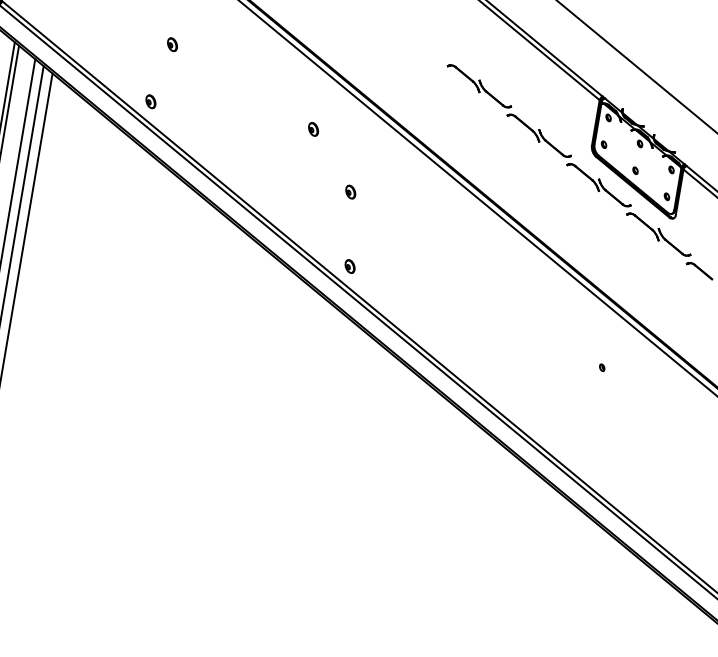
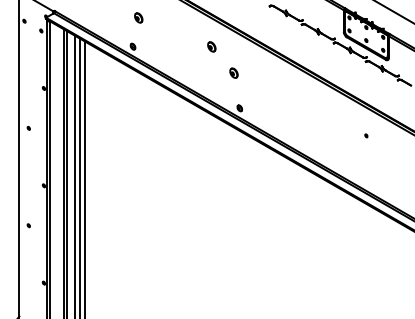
part: (172, 45) -> (138, 18), size x1.6
part: (313, 128) -> (211, 46), size x1.6
part: (351, 192) -> (234, 73), size x1.6

